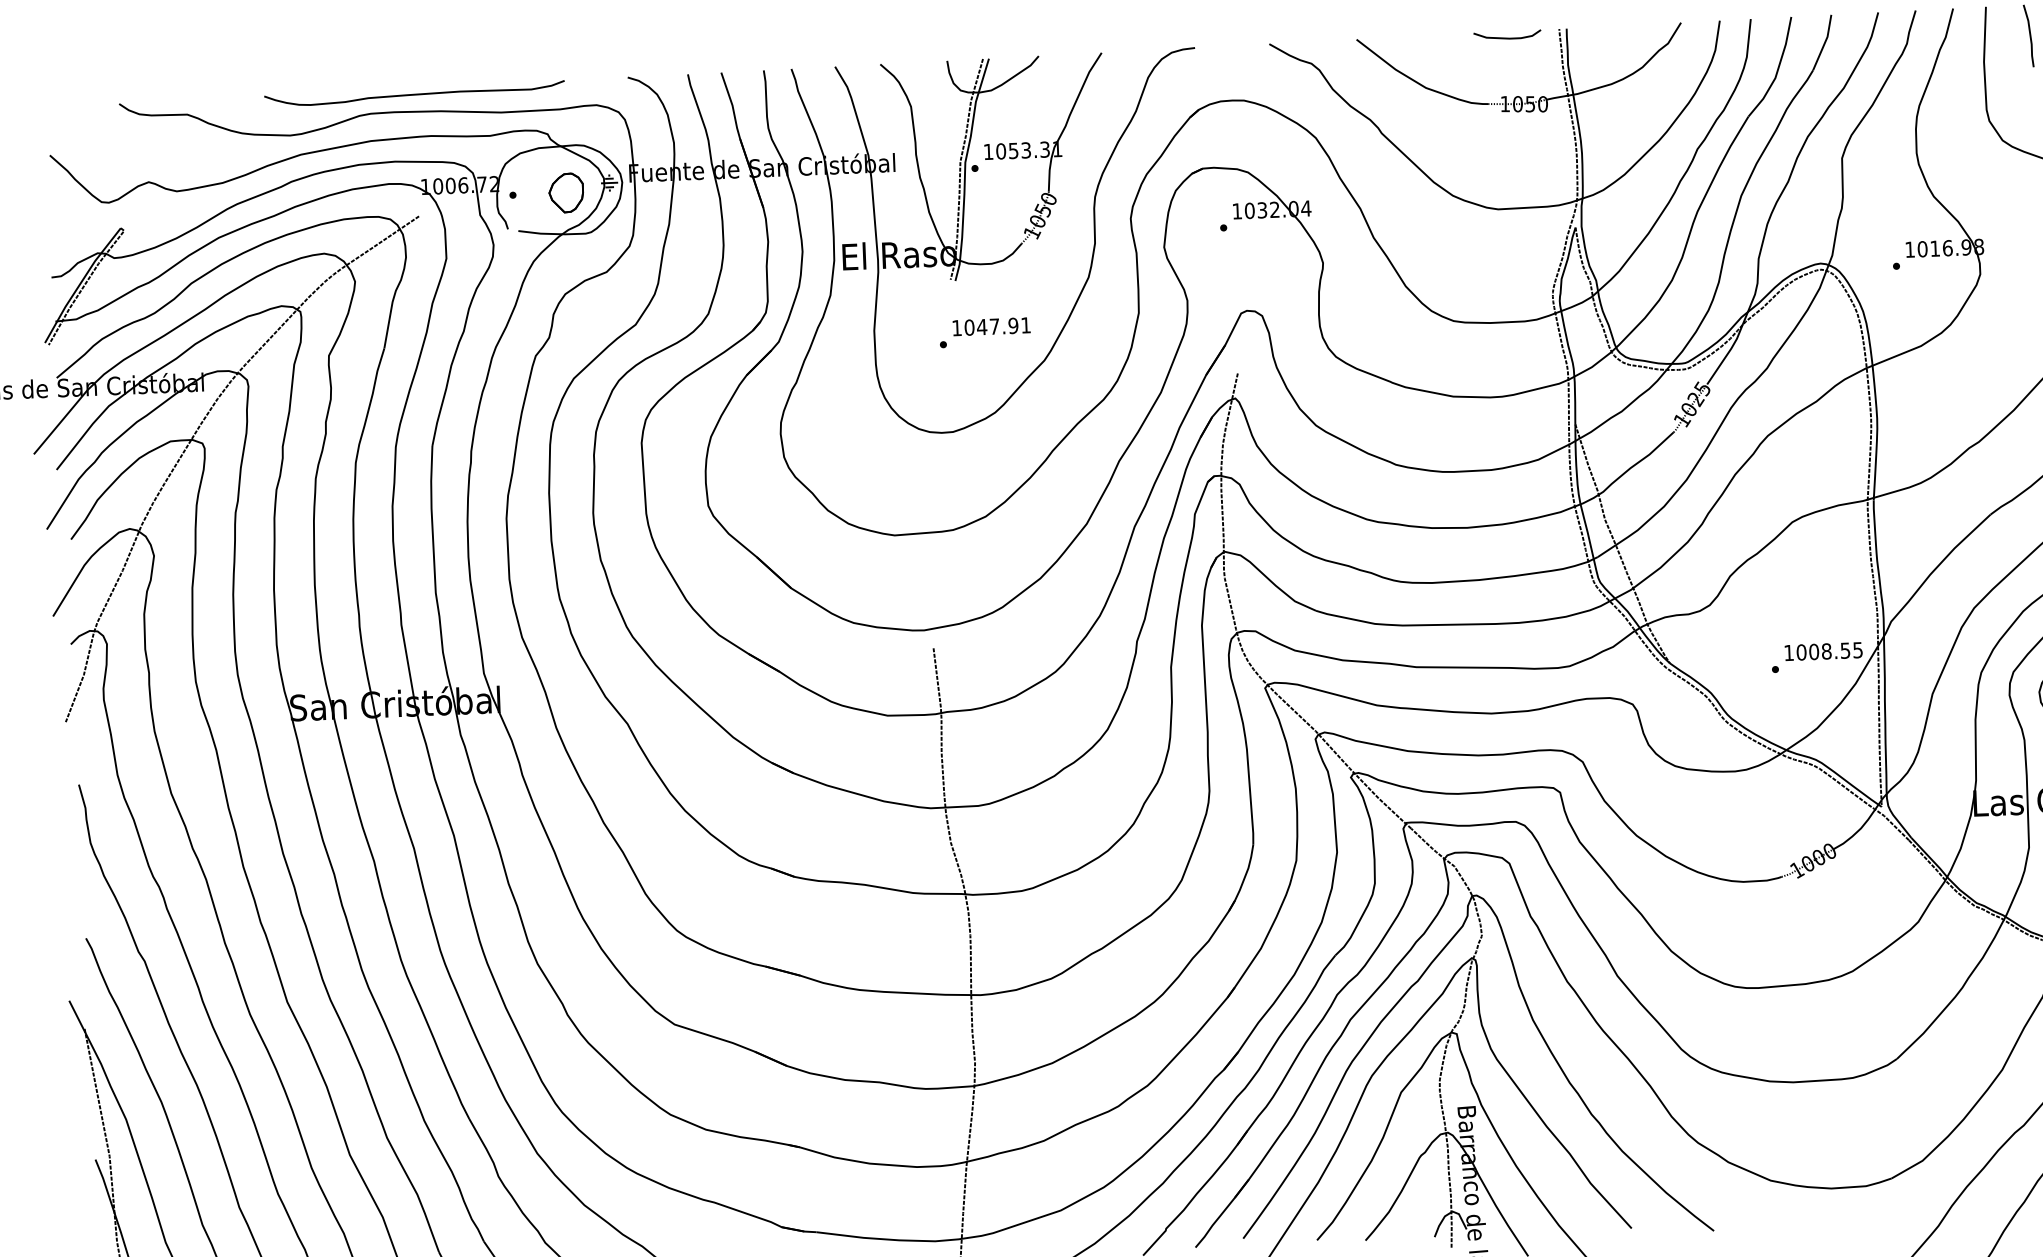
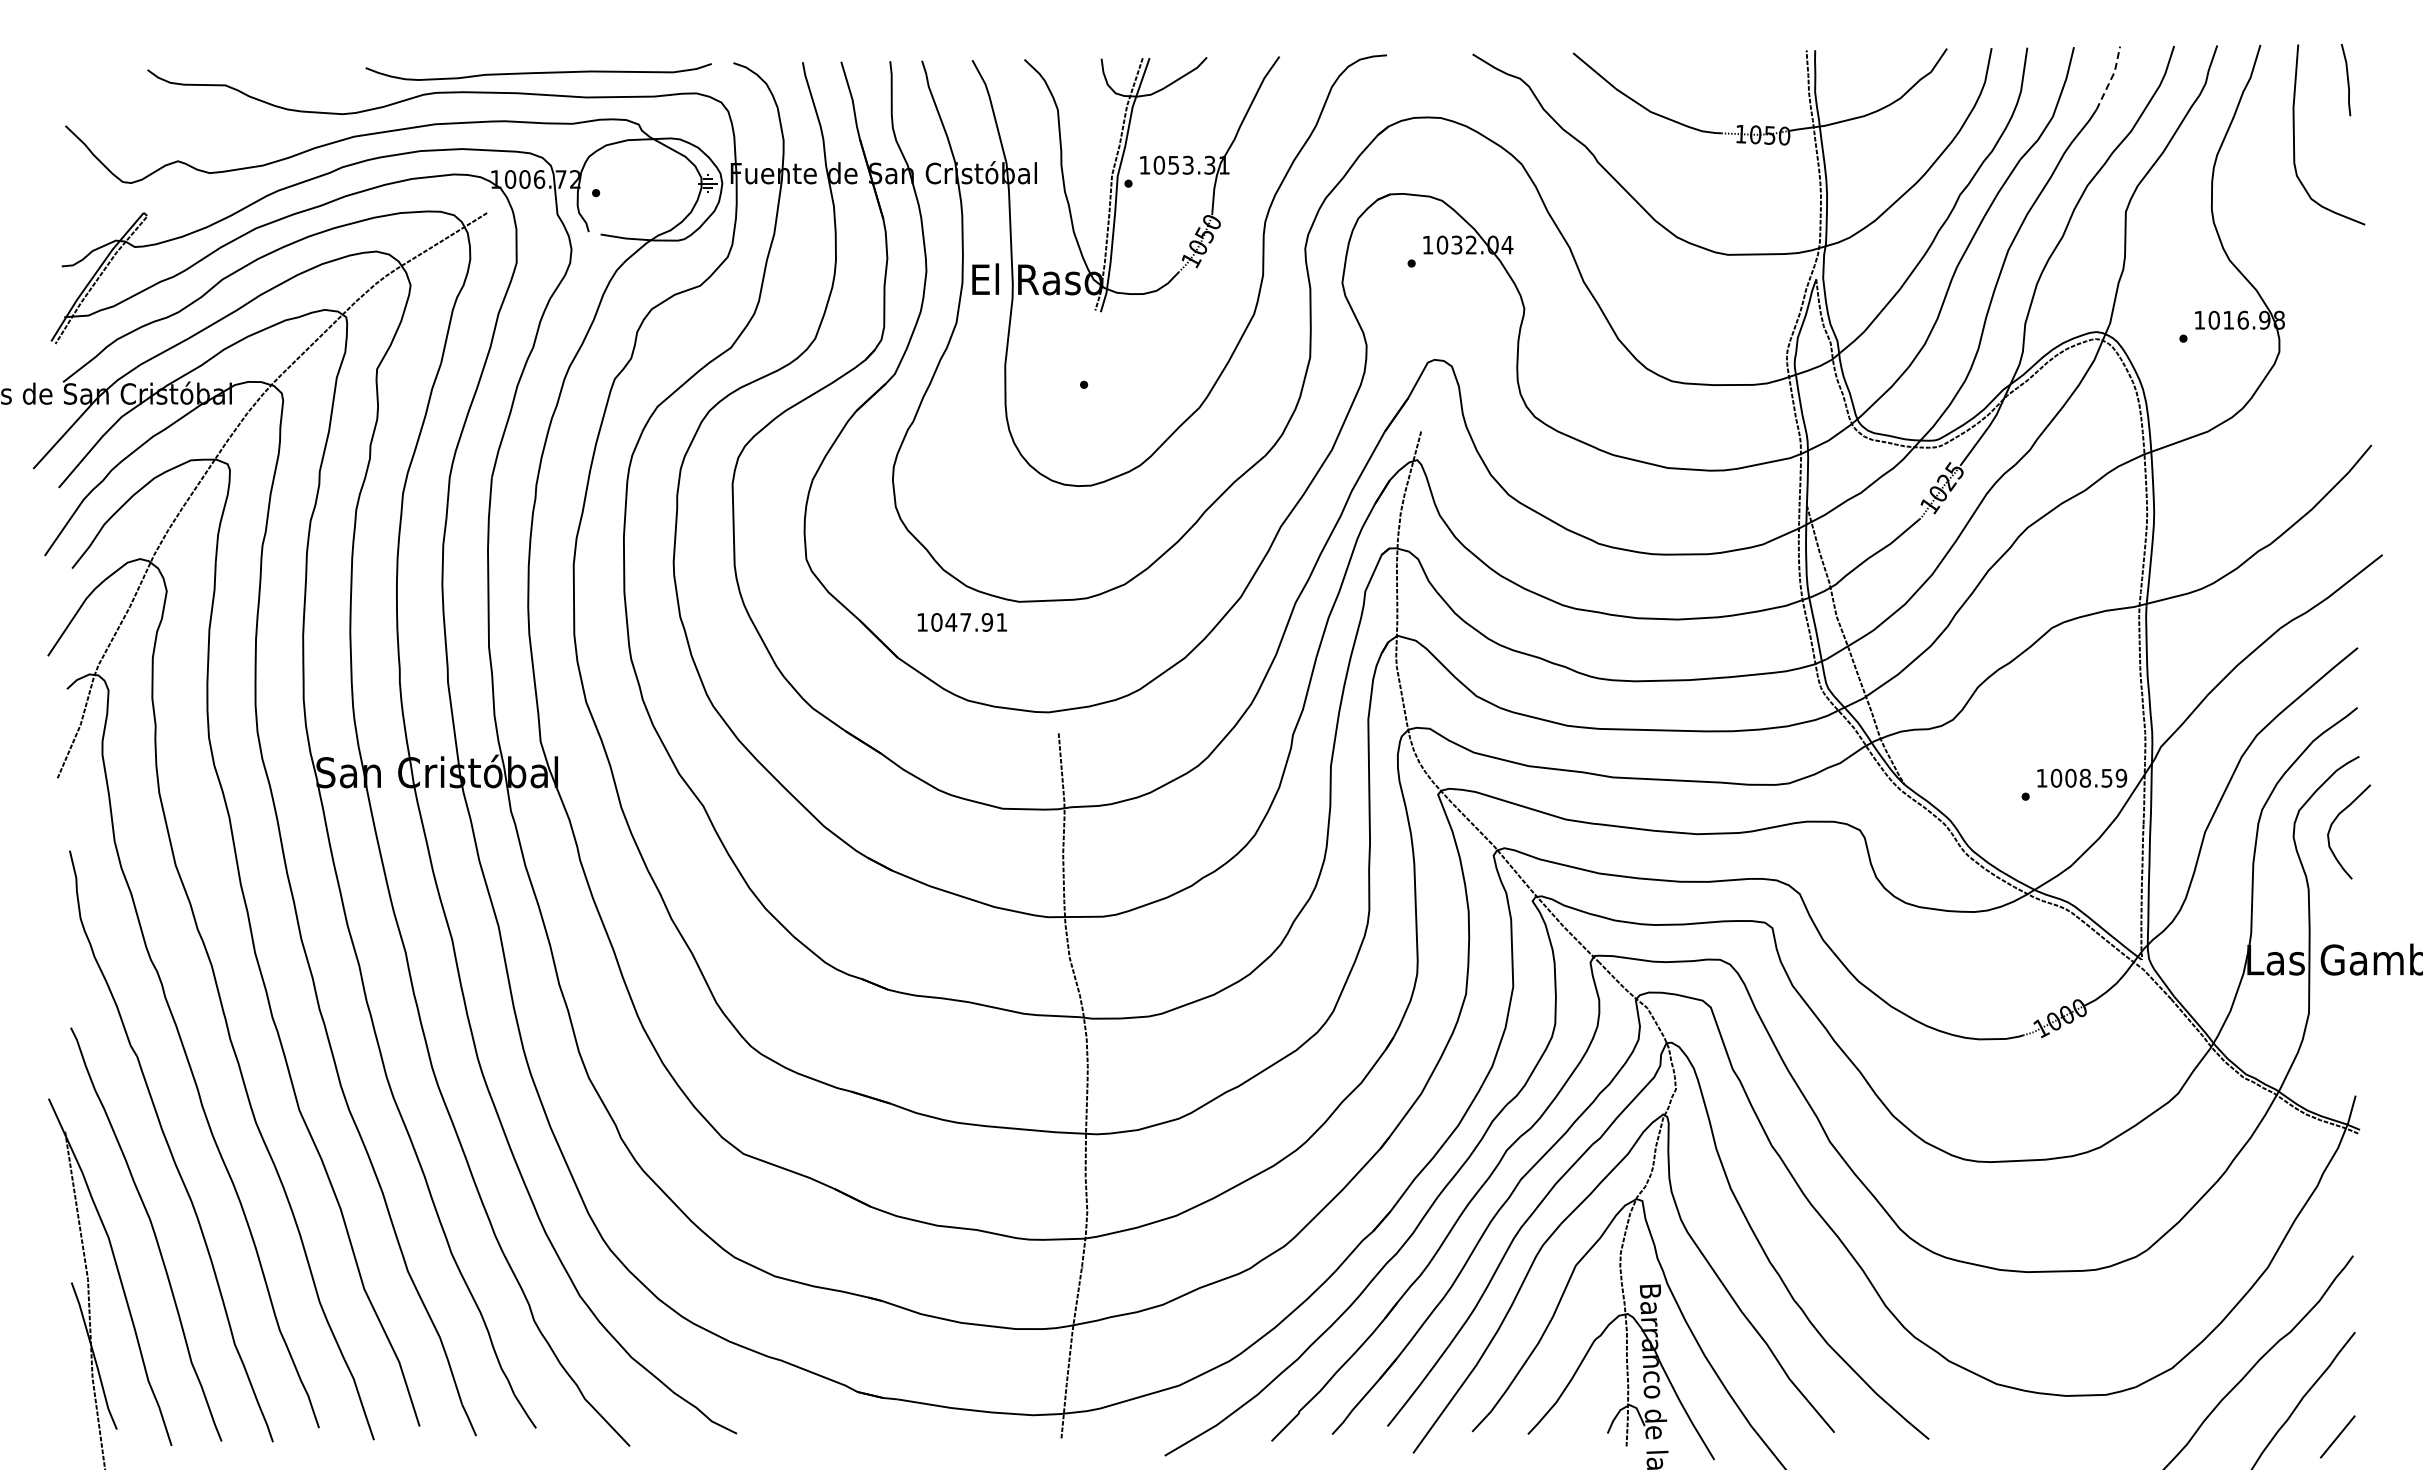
curve: (1506, 37) -> (1745, 57), removed
line: (1824, 42) -> (2111, 78), solid -> dashed
curve: (414, 94) -> (538, 72), moved
part: (566, 193) -> (657, 193), removed
text: (990, 326) -> (961, 622), moved
text: (1858, 649) -> (2121, 777), 1008.55 -> 1008.59

